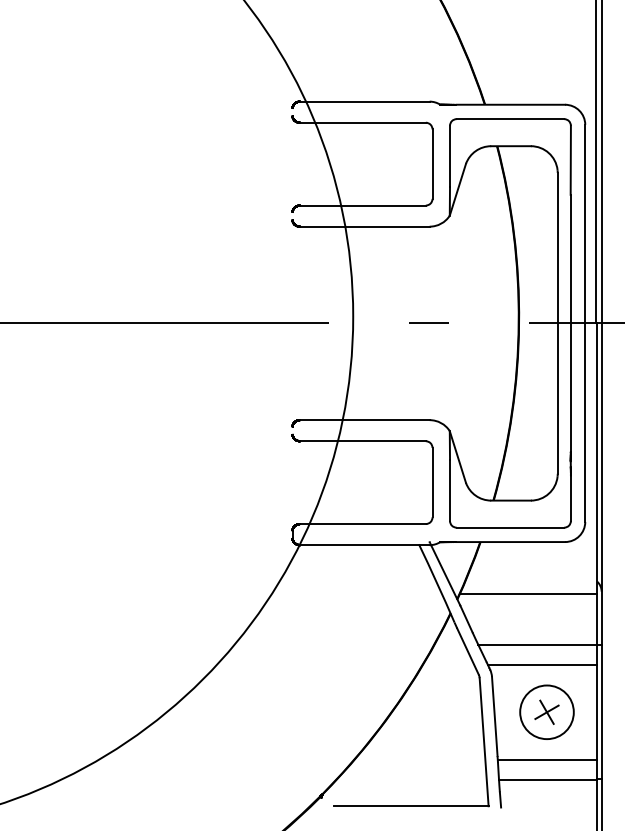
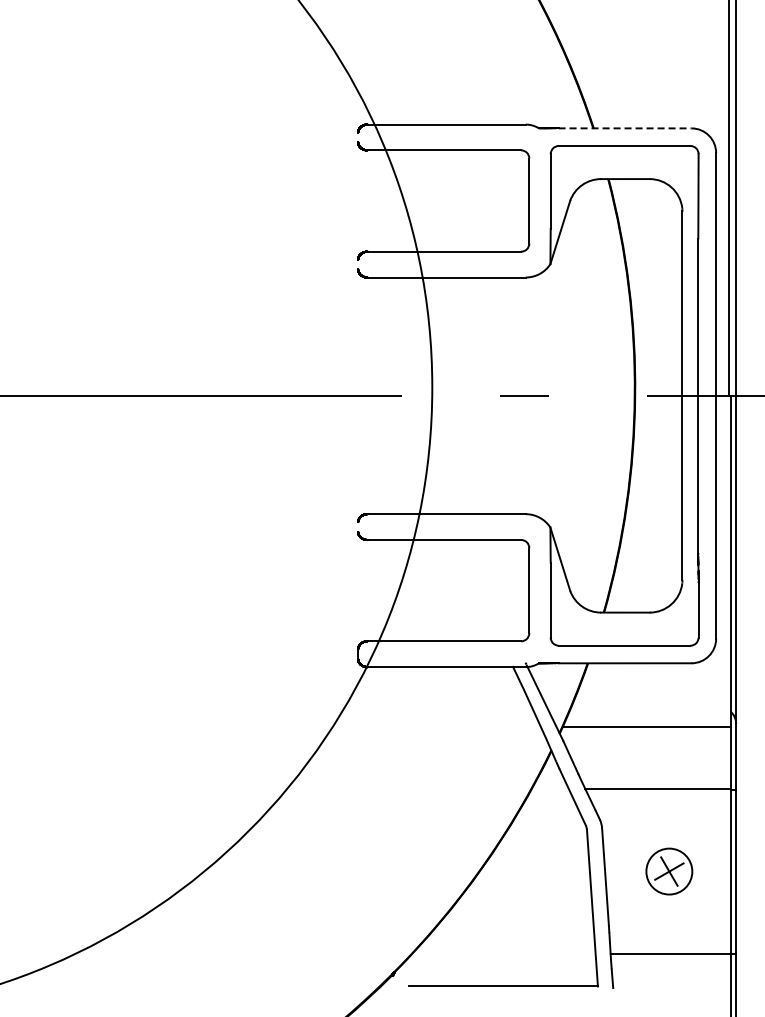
line: (511, 104) -> (625, 128), solid -> dashed
line: (542, 664) -> (663, 813), removed
circle: (547, 712) -> (669, 871), size x0.7
line: (547, 759) -> (669, 929), removed

